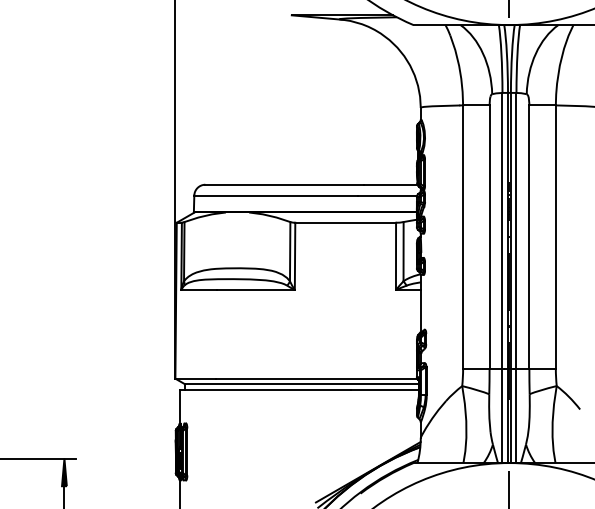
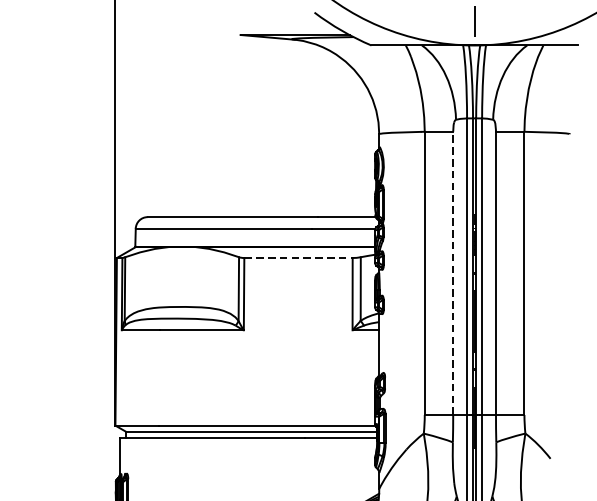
line: (346, 222) -> (299, 257), solid -> dashed
line: (489, 237) -> (453, 273), solid -> dashed

